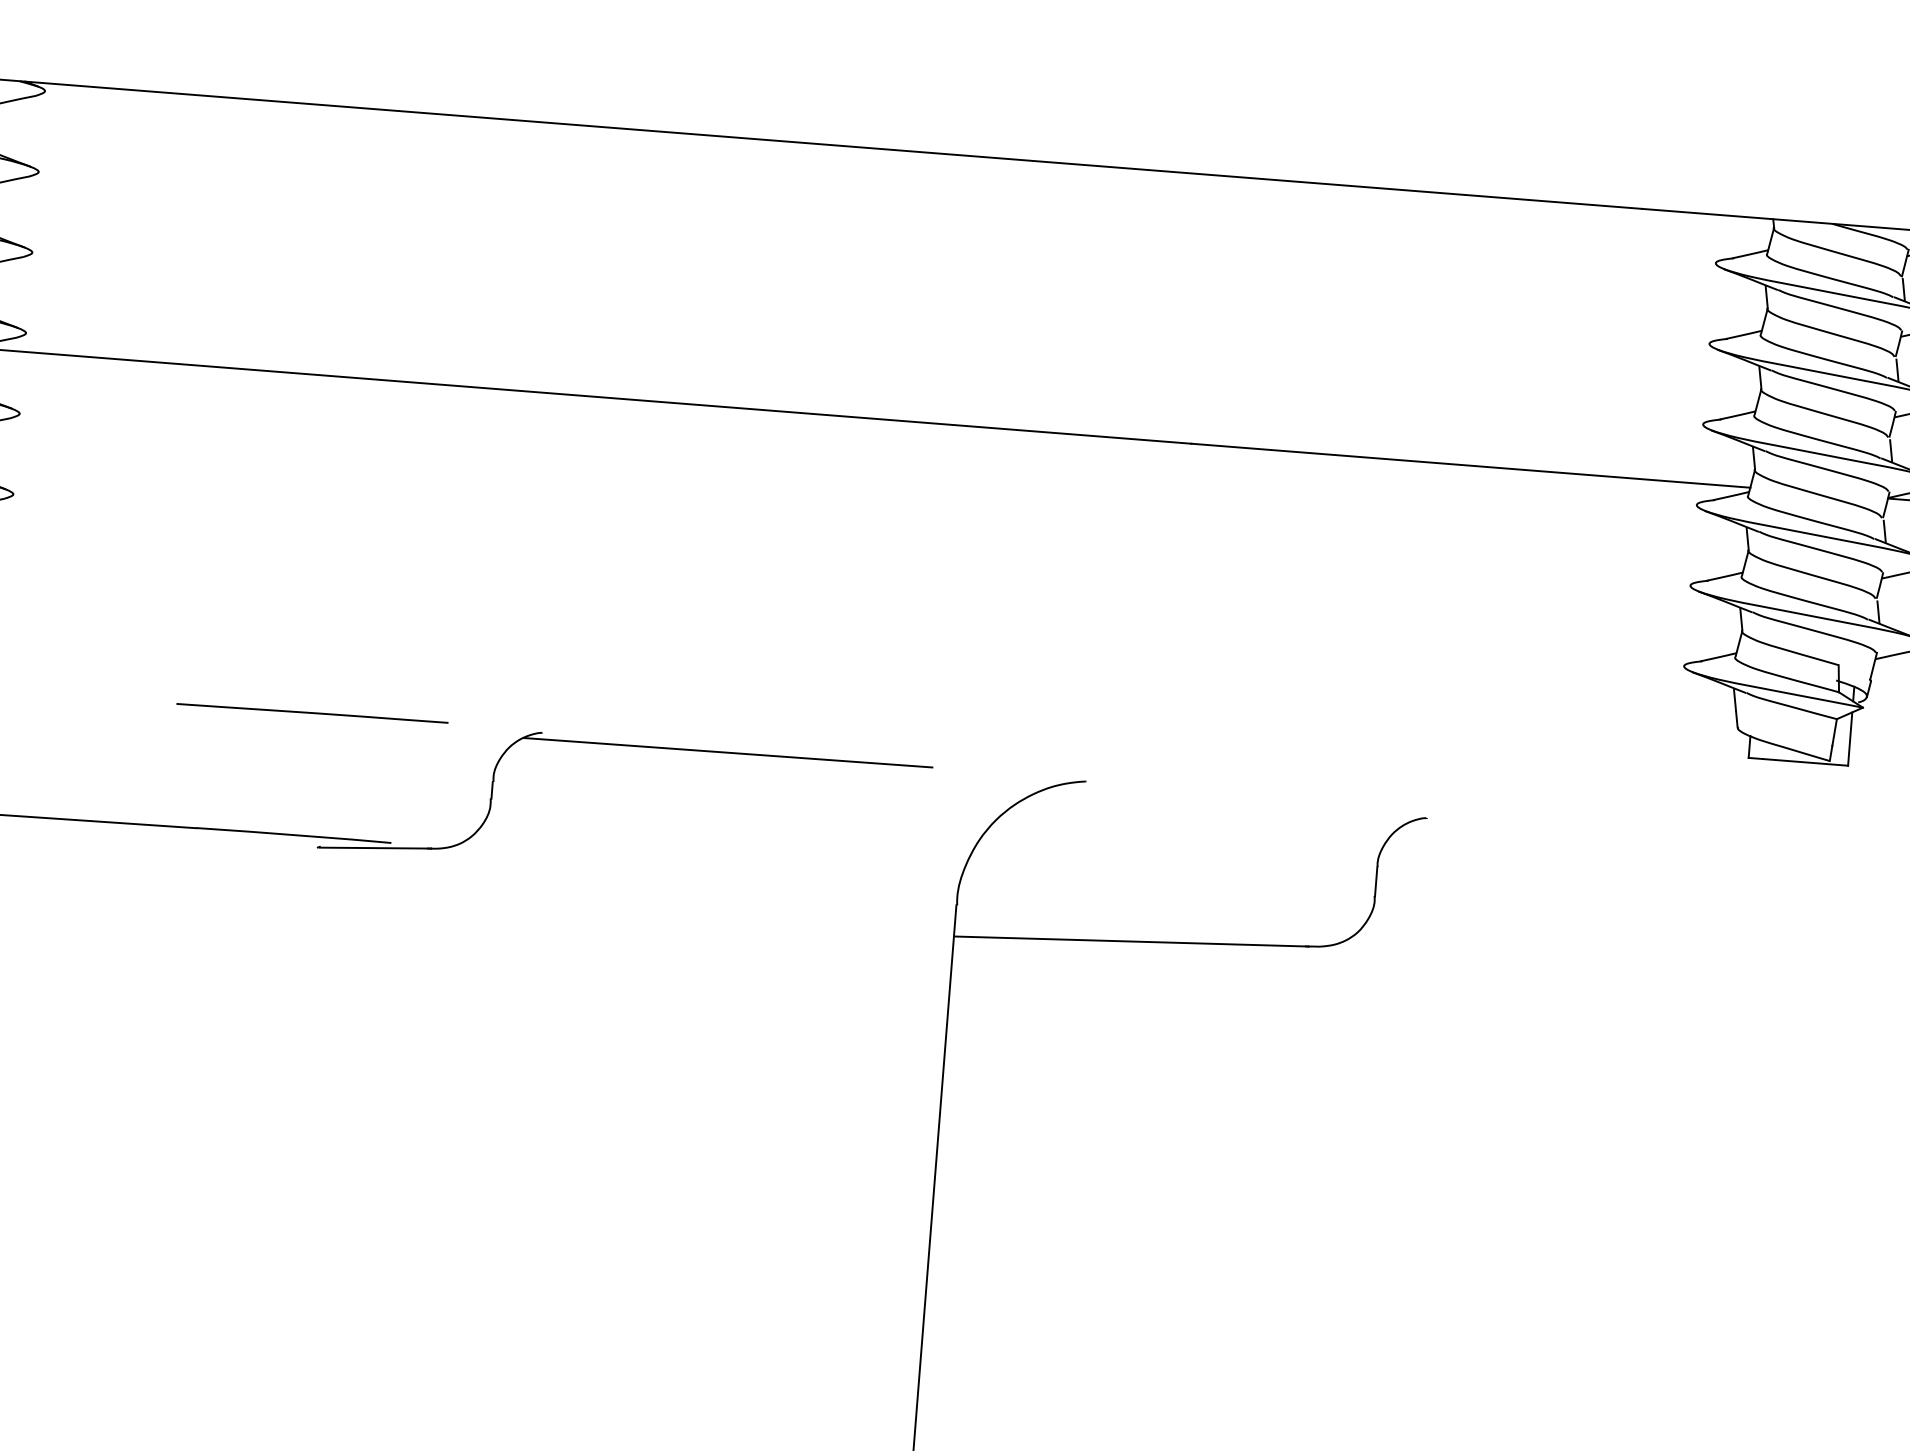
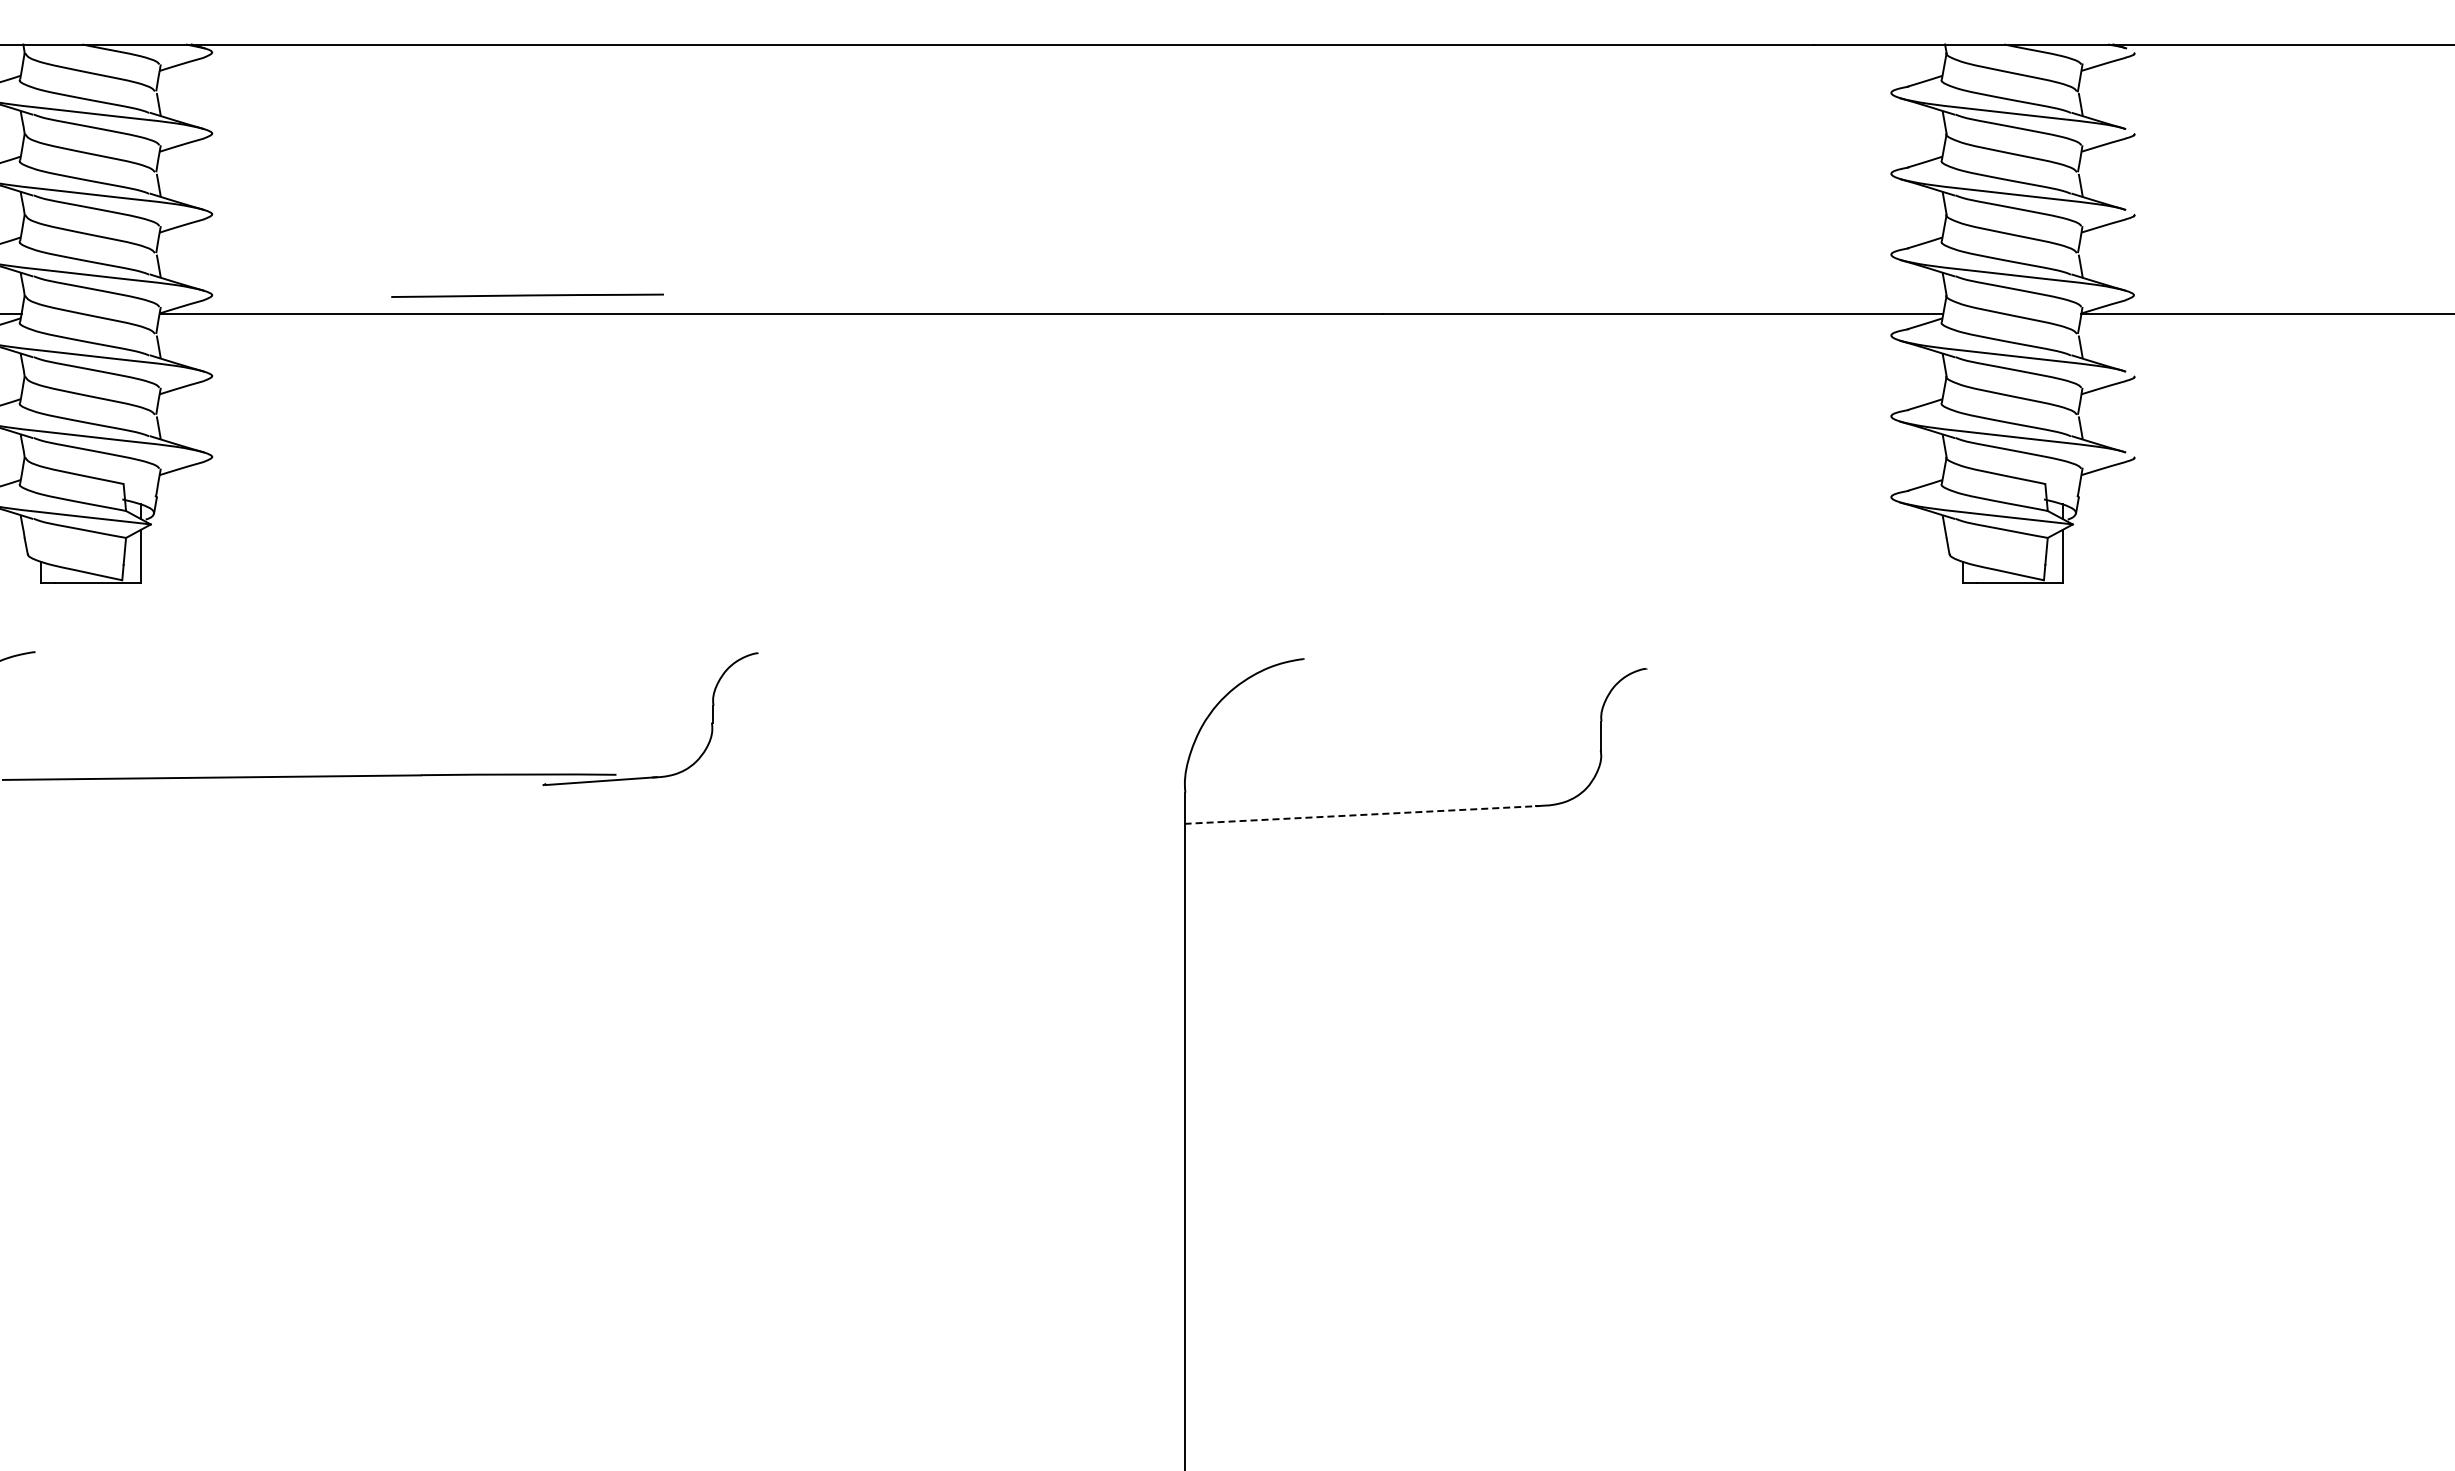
line: (312, 713) -> (527, 295), moved
line: (727, 752) -> (944, 658), removed
line: (1132, 941) -> (1362, 814), solid -> dashed

